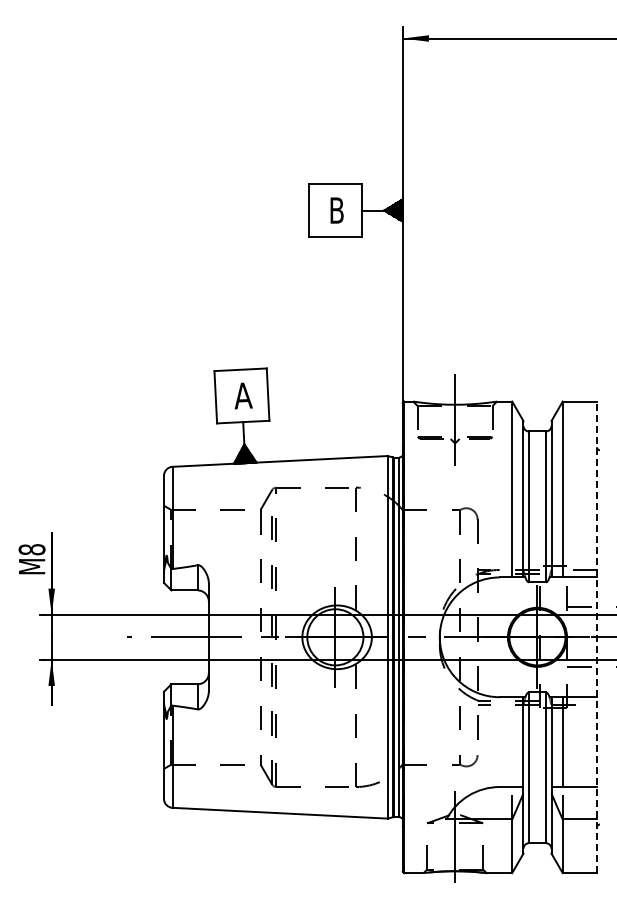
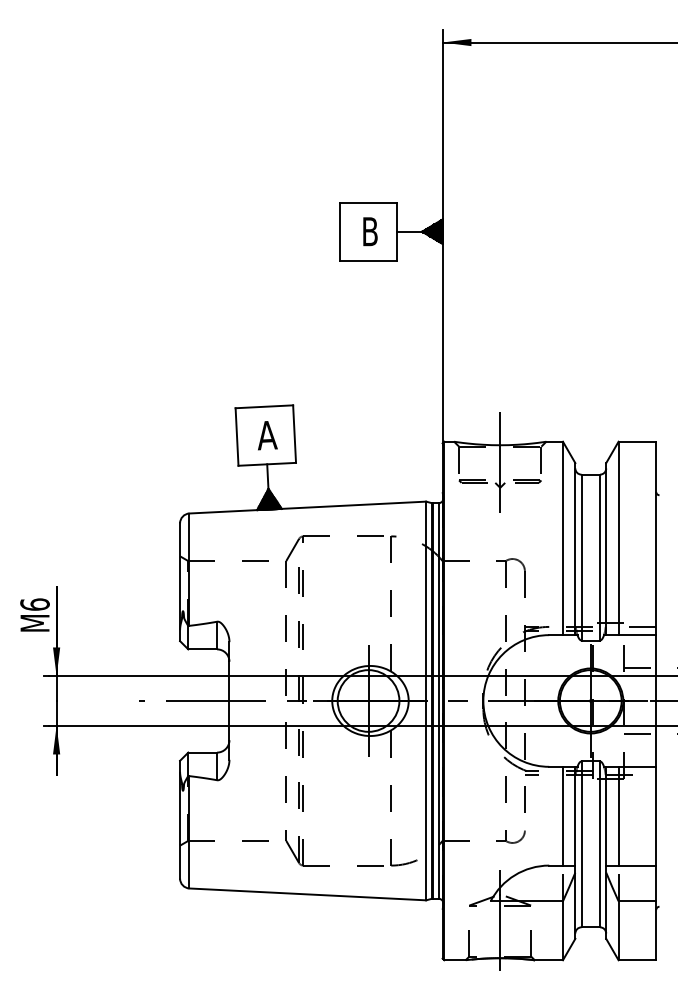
text: (31, 549) -> (34, 604), M8 -> M6
line: (596, 637) -> (655, 701), dashed -> solid
line: (512, 742) -> (563, 816), added

